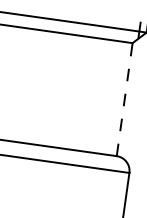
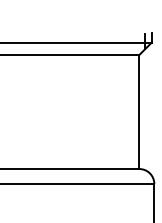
line: (124, 99) -> (139, 111), dashed -> solid

